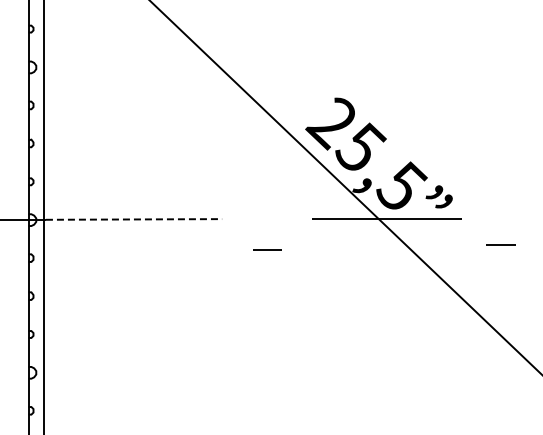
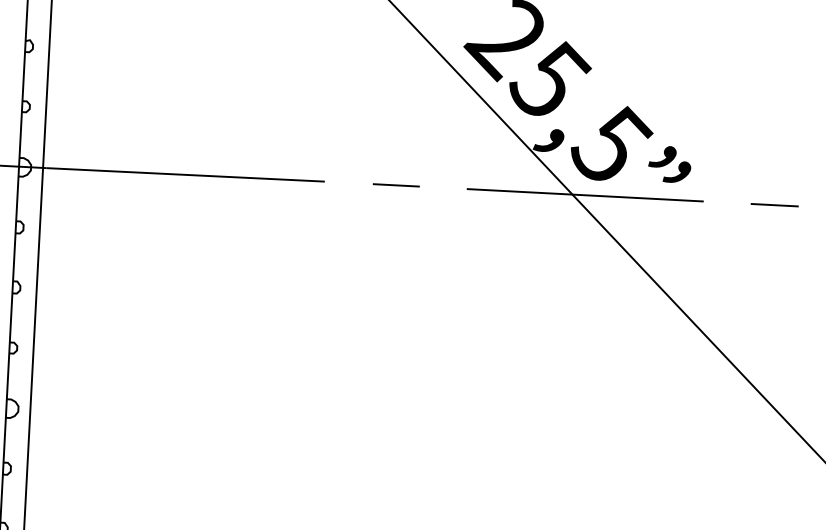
line: (134, 219) -> (186, 174), dashed -> solid
line: (500, 244) -> (774, 204), moved
line: (267, 249) -> (396, 184), moved

